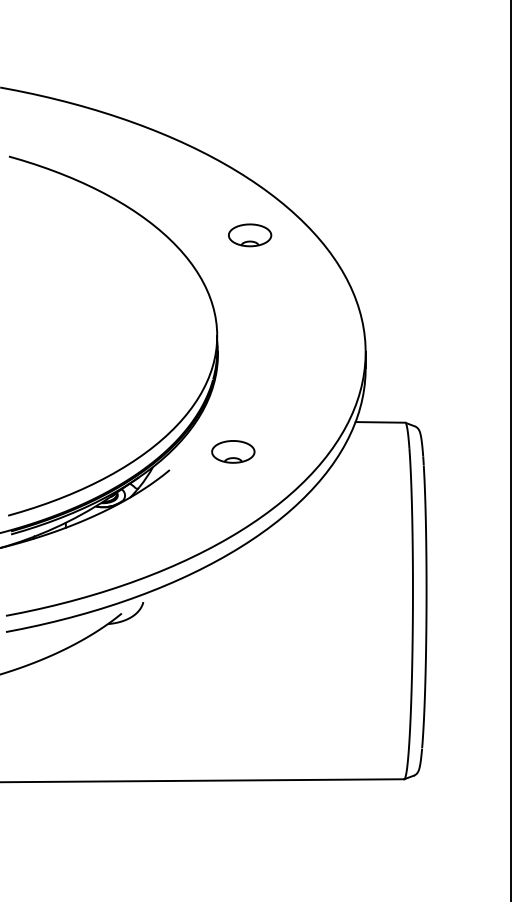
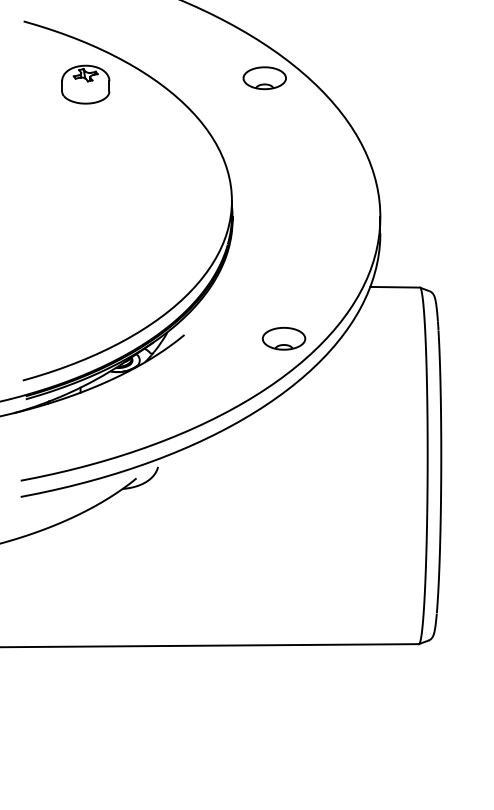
part: (70, 219) -> (85, 84), added
part: (250, 235) -> (265, 78), moved
part: (233, 451) -> (284, 338), moved

